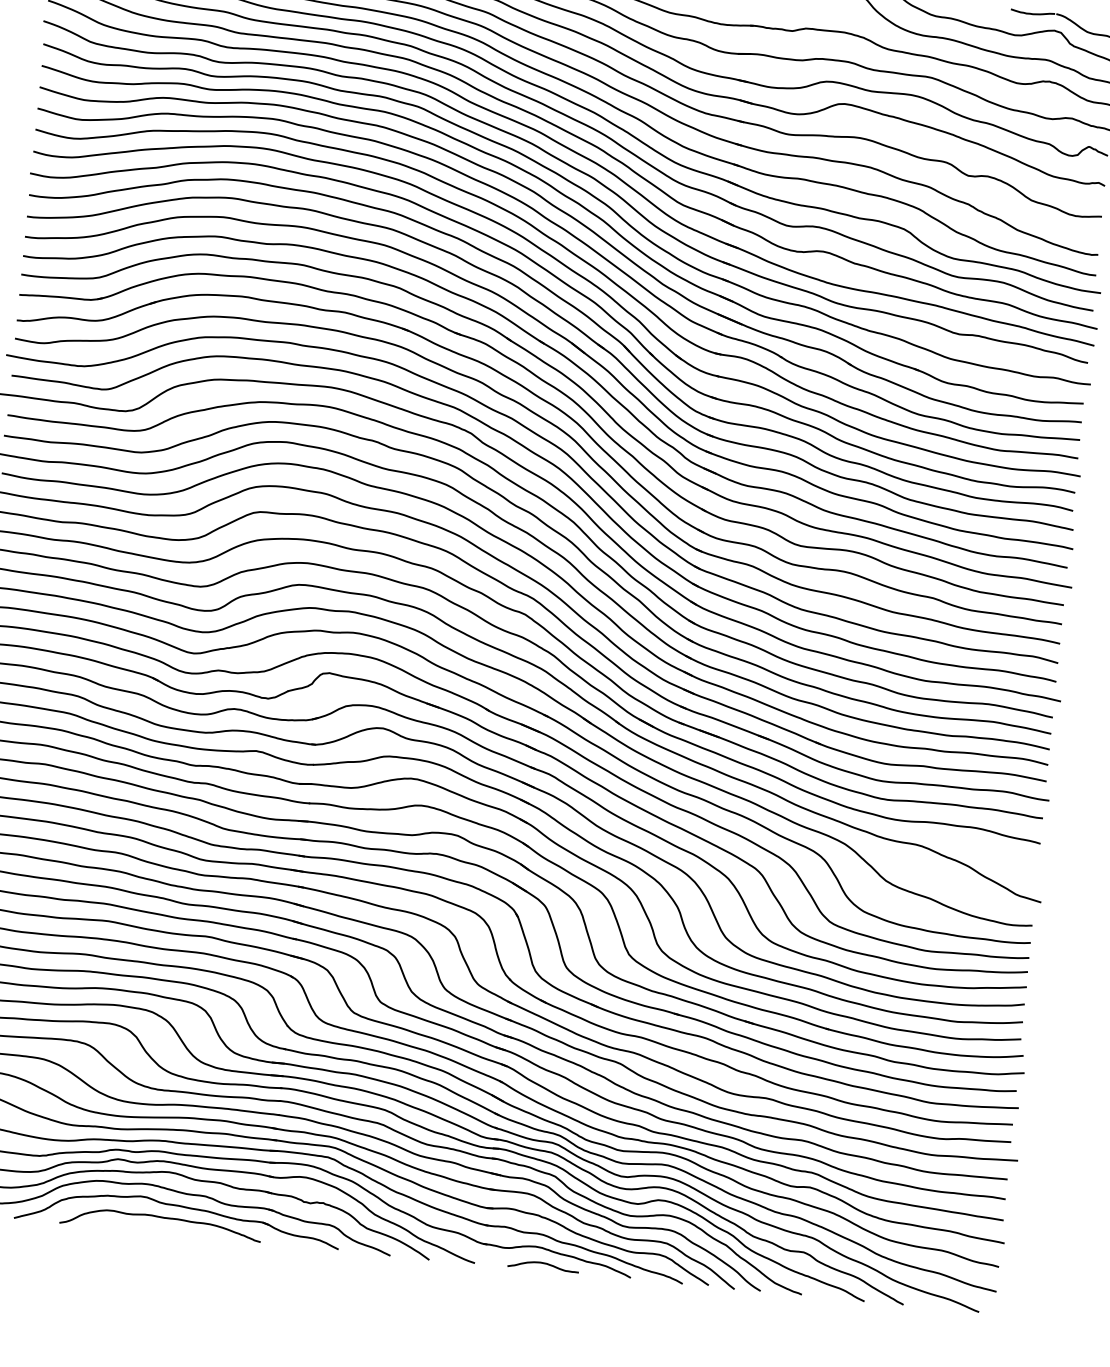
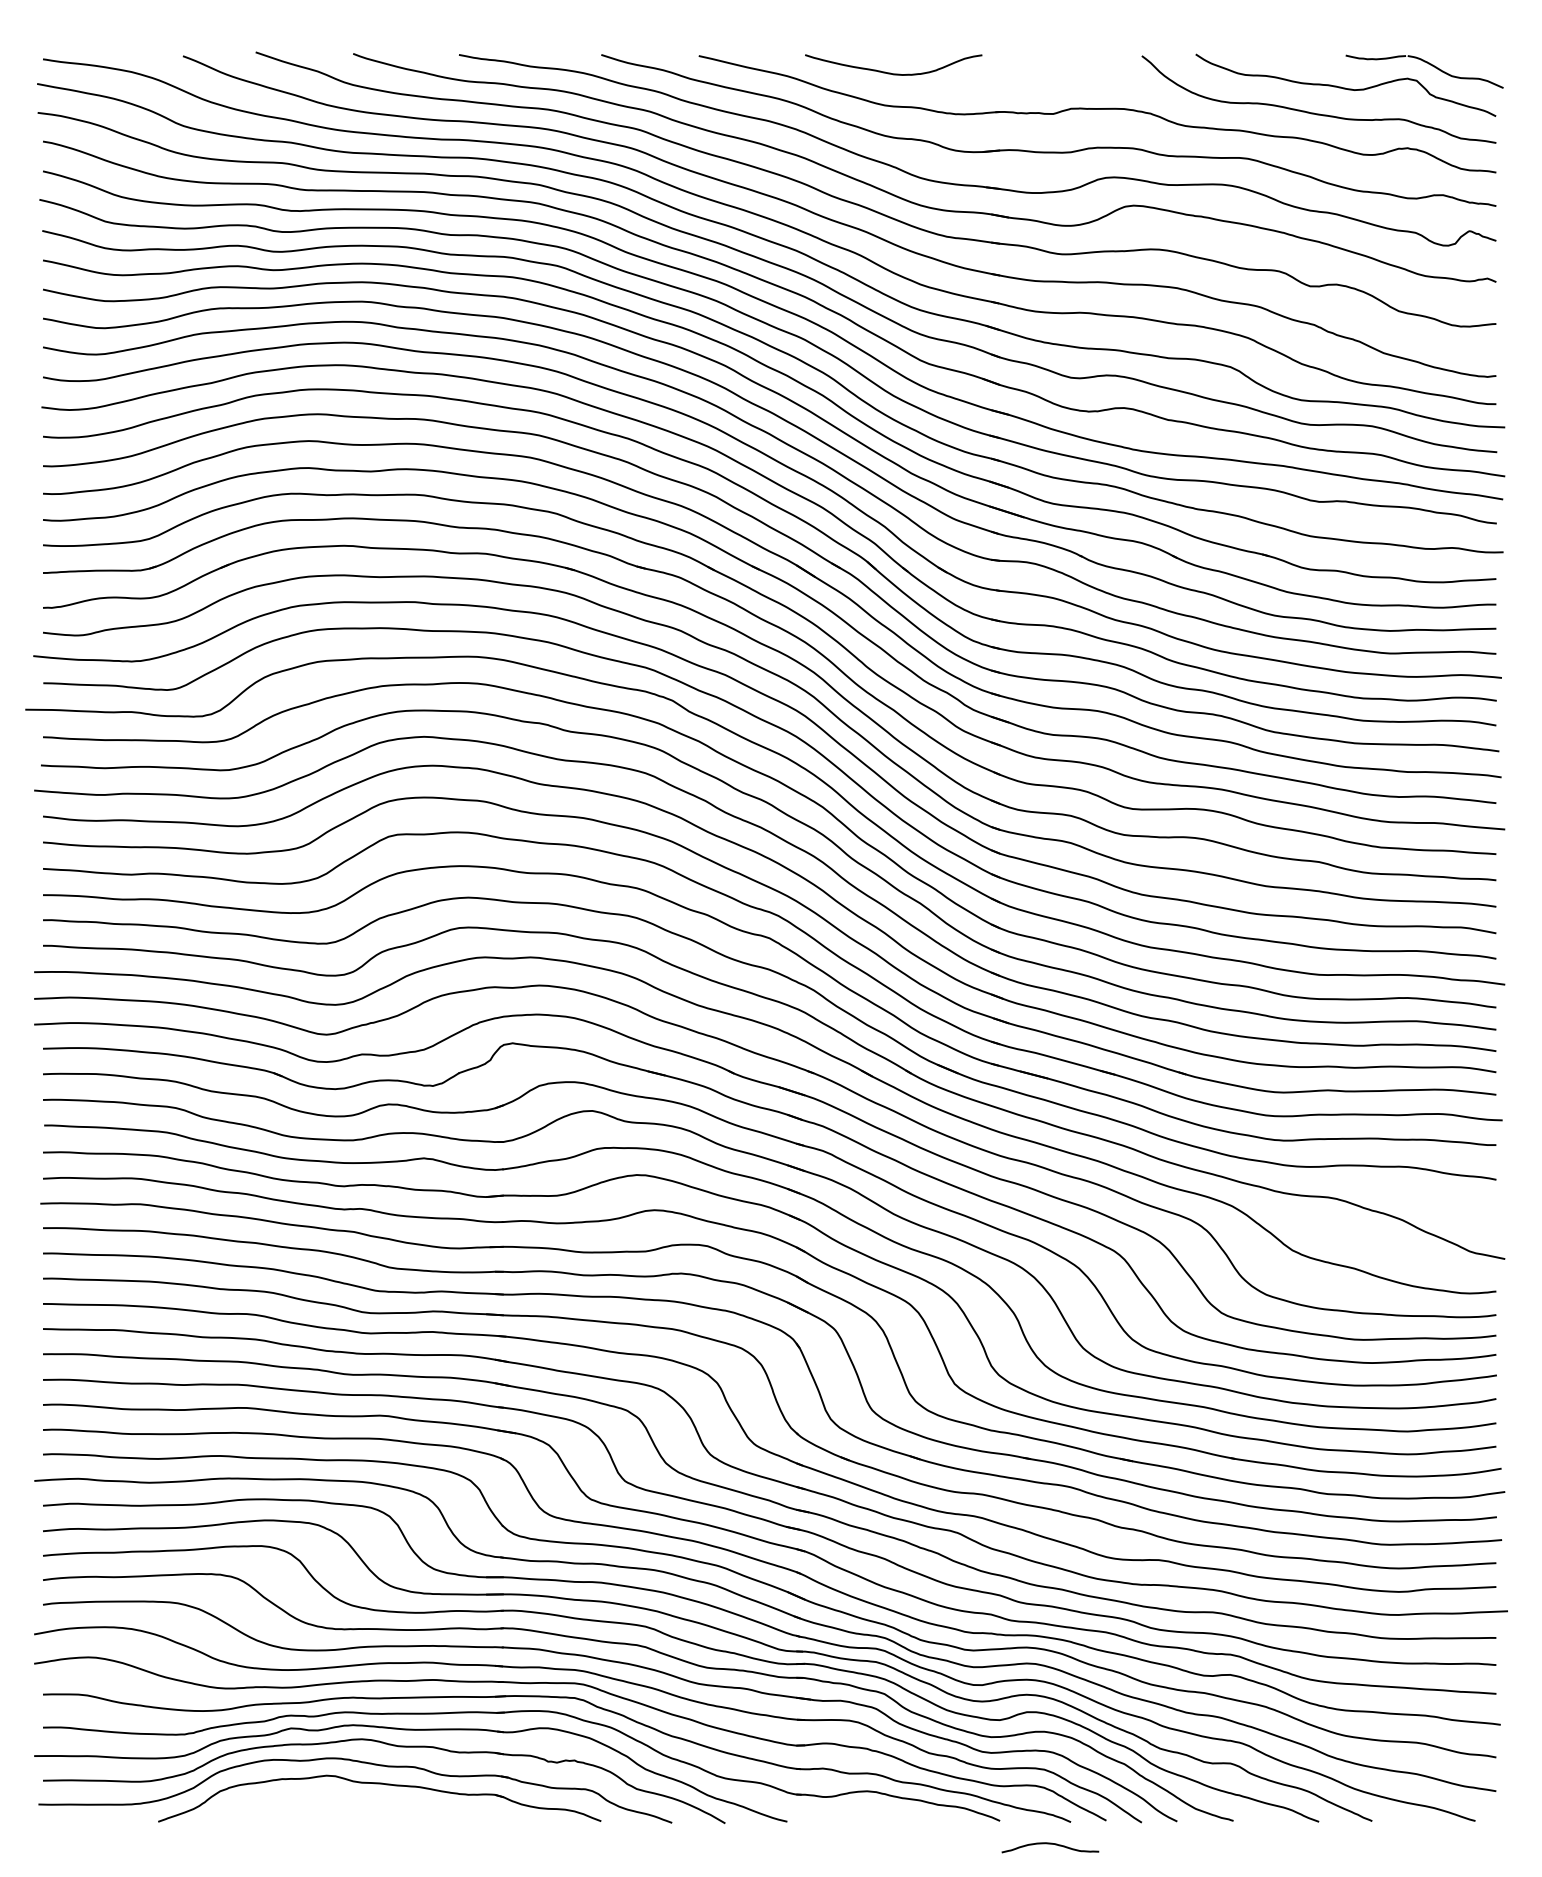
curve: (161, 1218) -> (357, 1802), removed
curve: (543, 1263) -> (1050, 1844), moved

